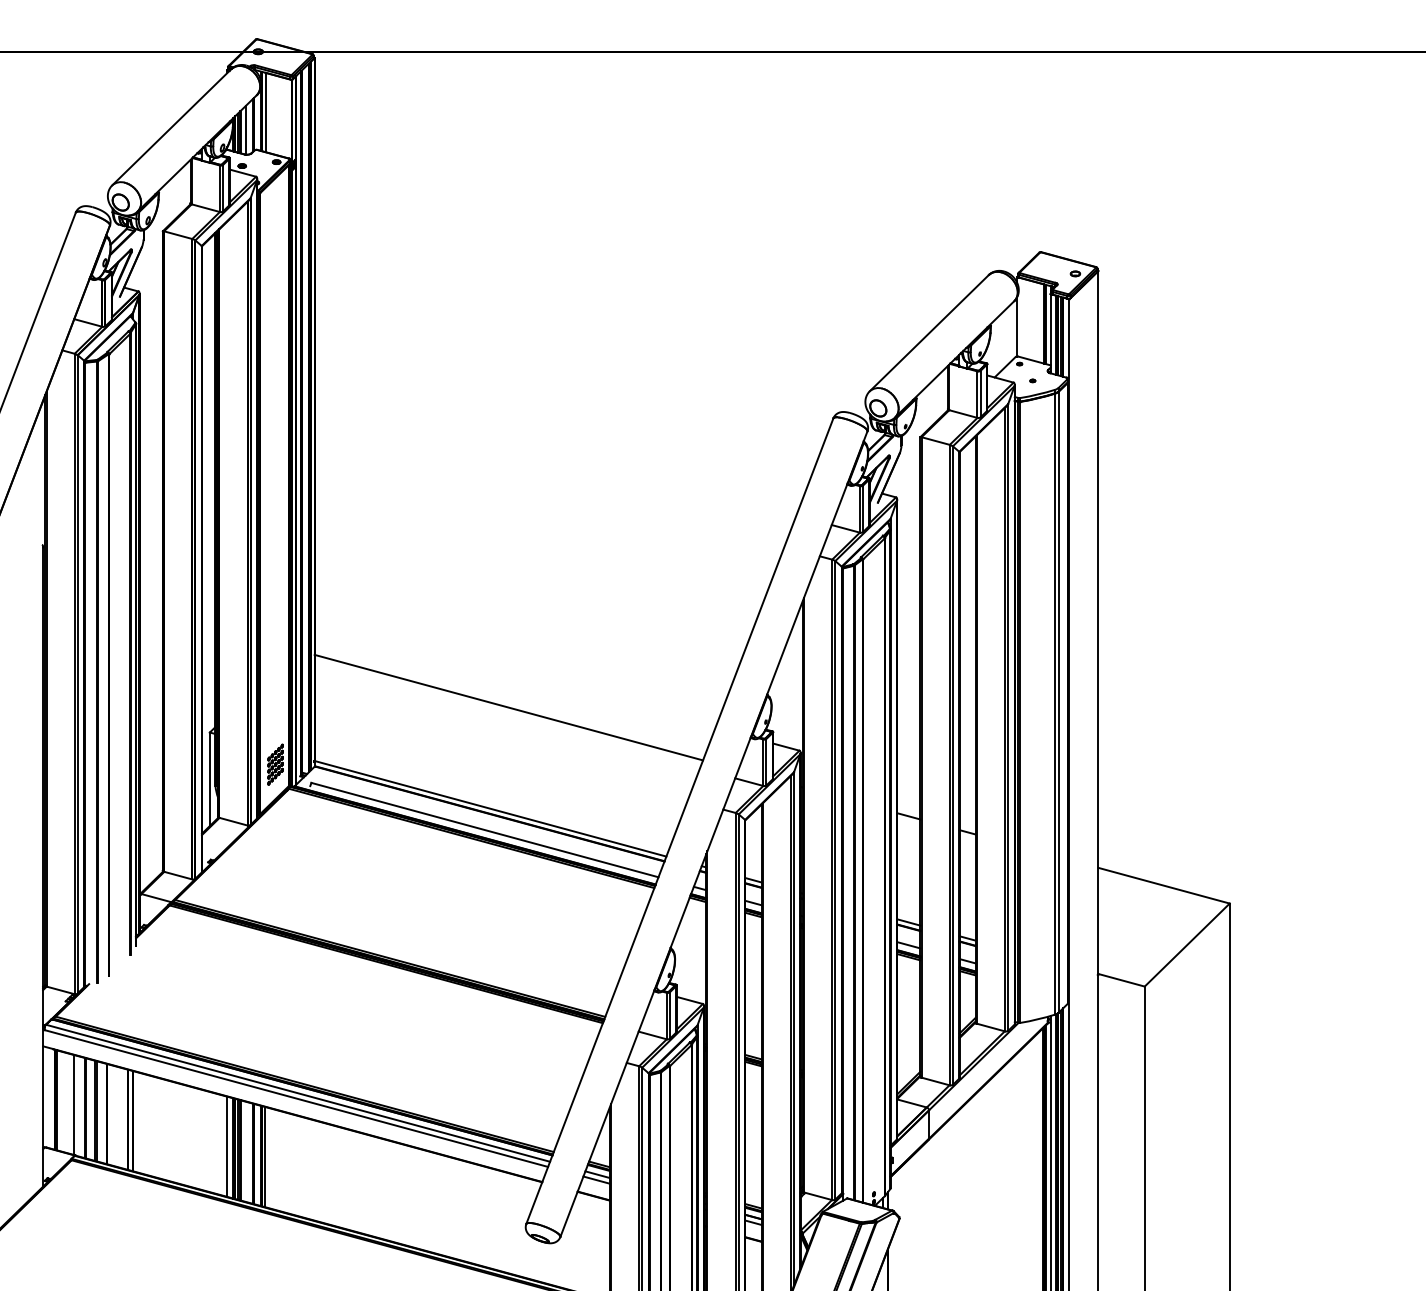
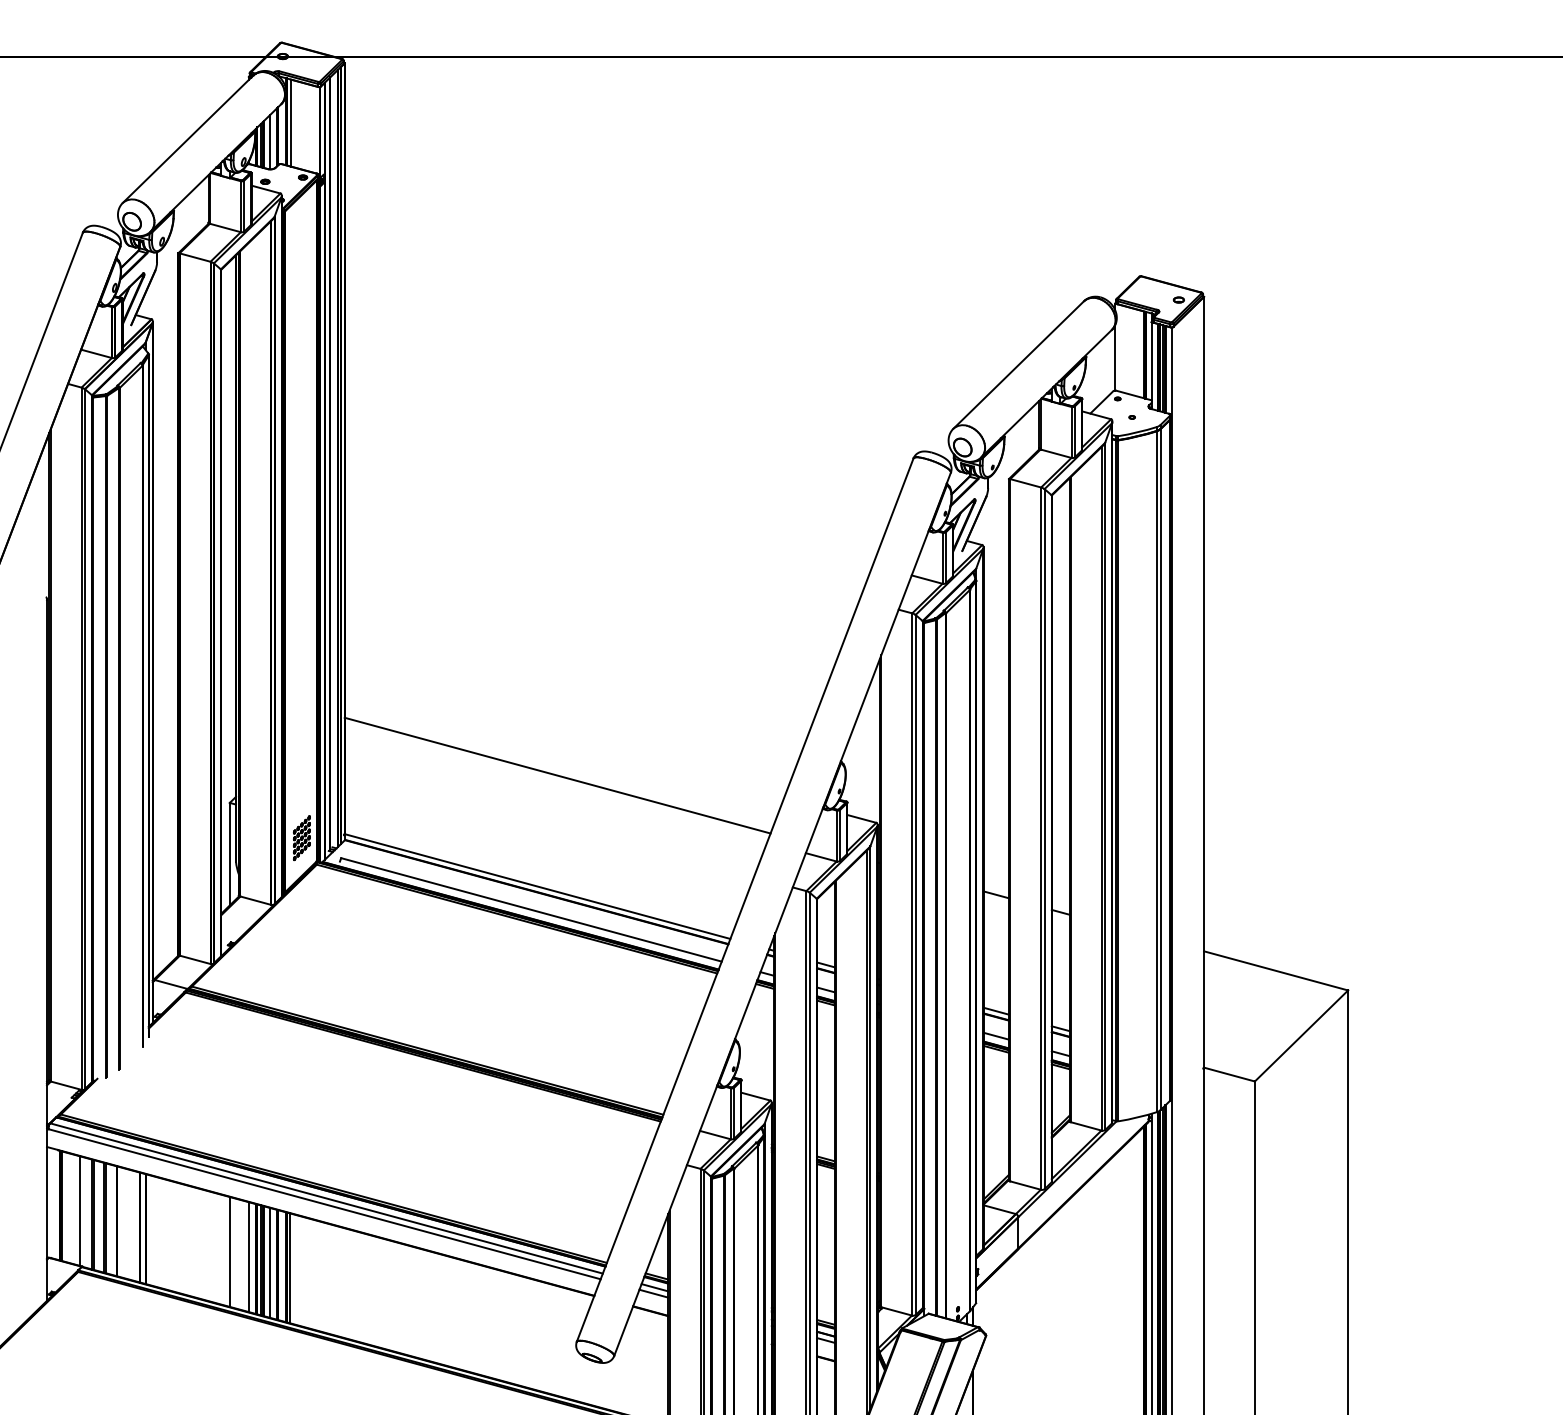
line: (209, 1141) -> (229, 1251), added
line: (246, 1151) -> (269, 1262), added

